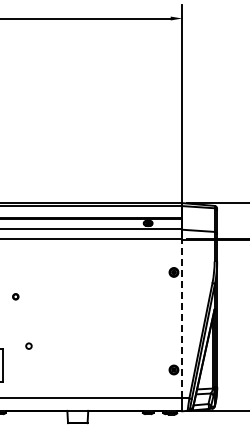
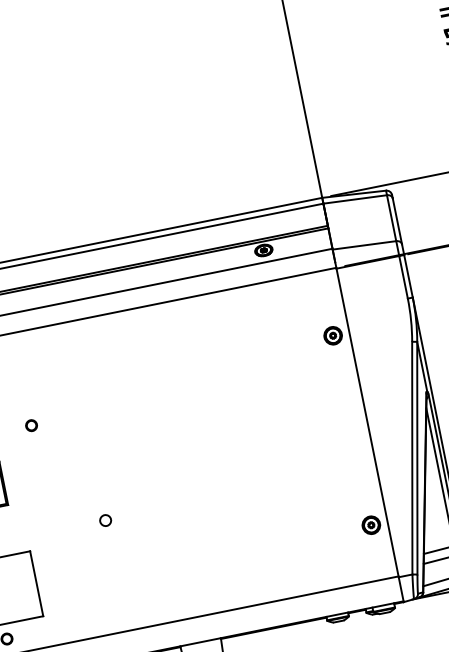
part: (15, 296) -> (30, 425), moved
line: (182, 318) -> (367, 421), dashed -> solid
circle: (28, 345) -> (104, 519), moved

